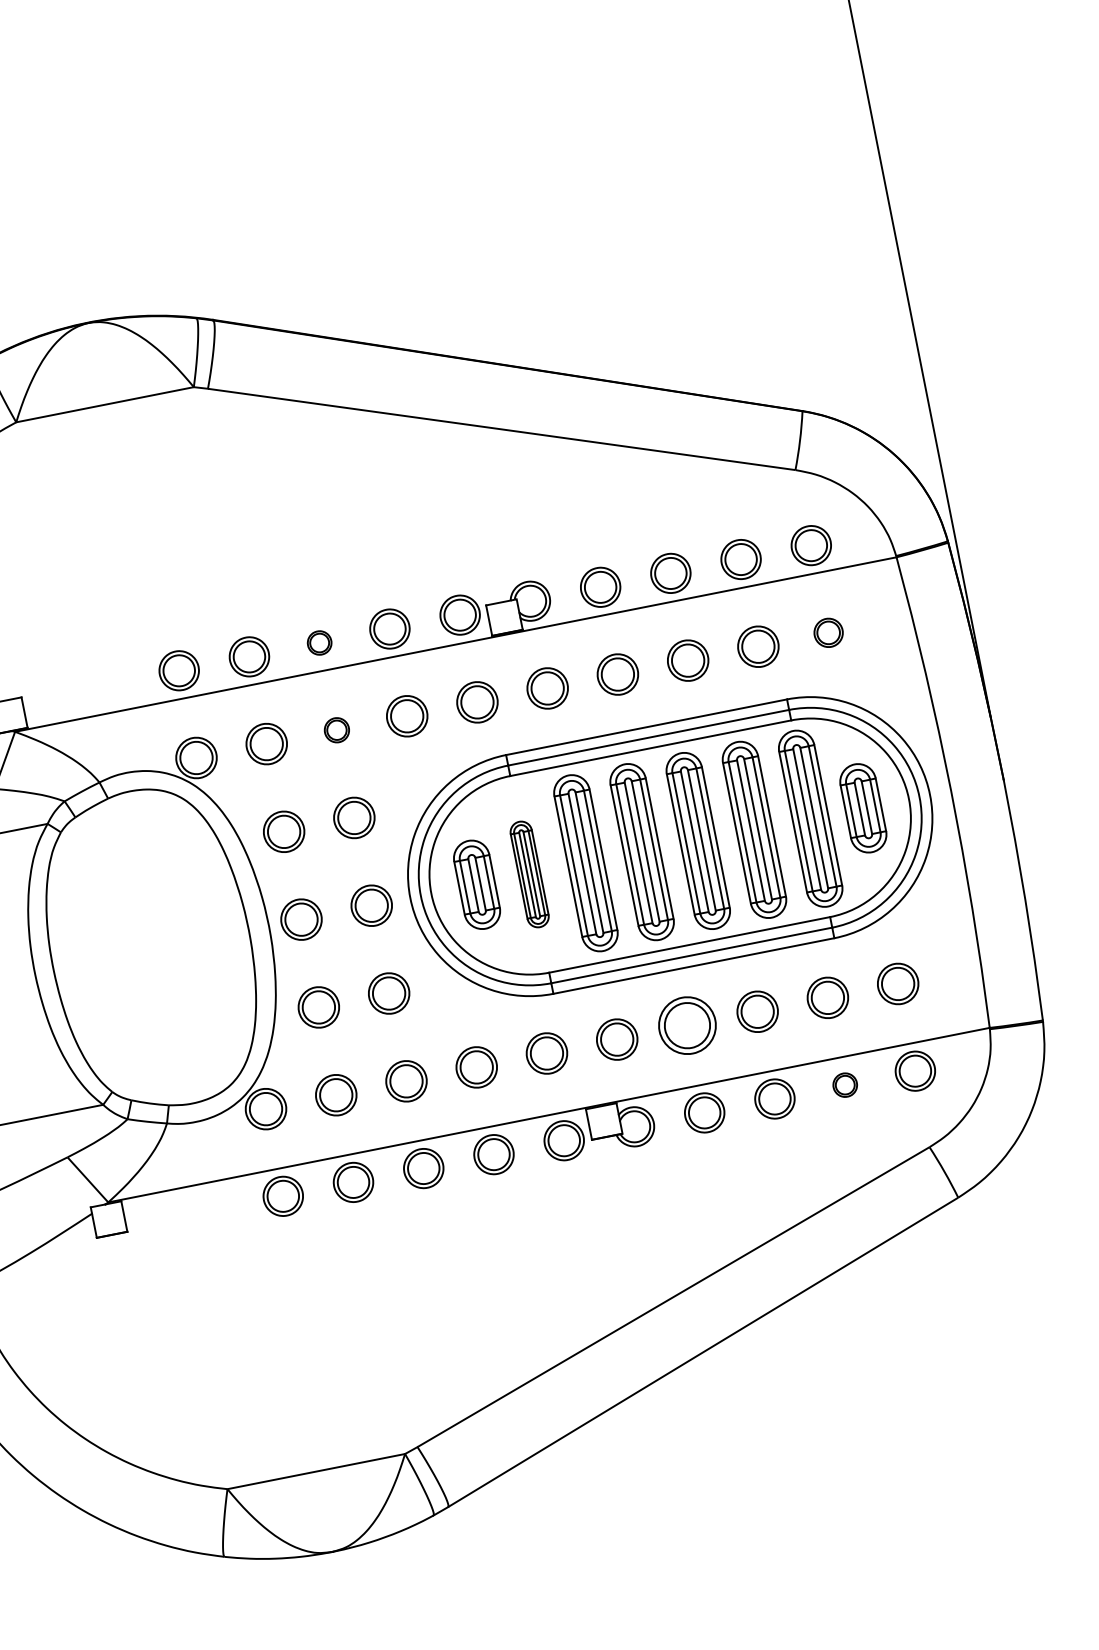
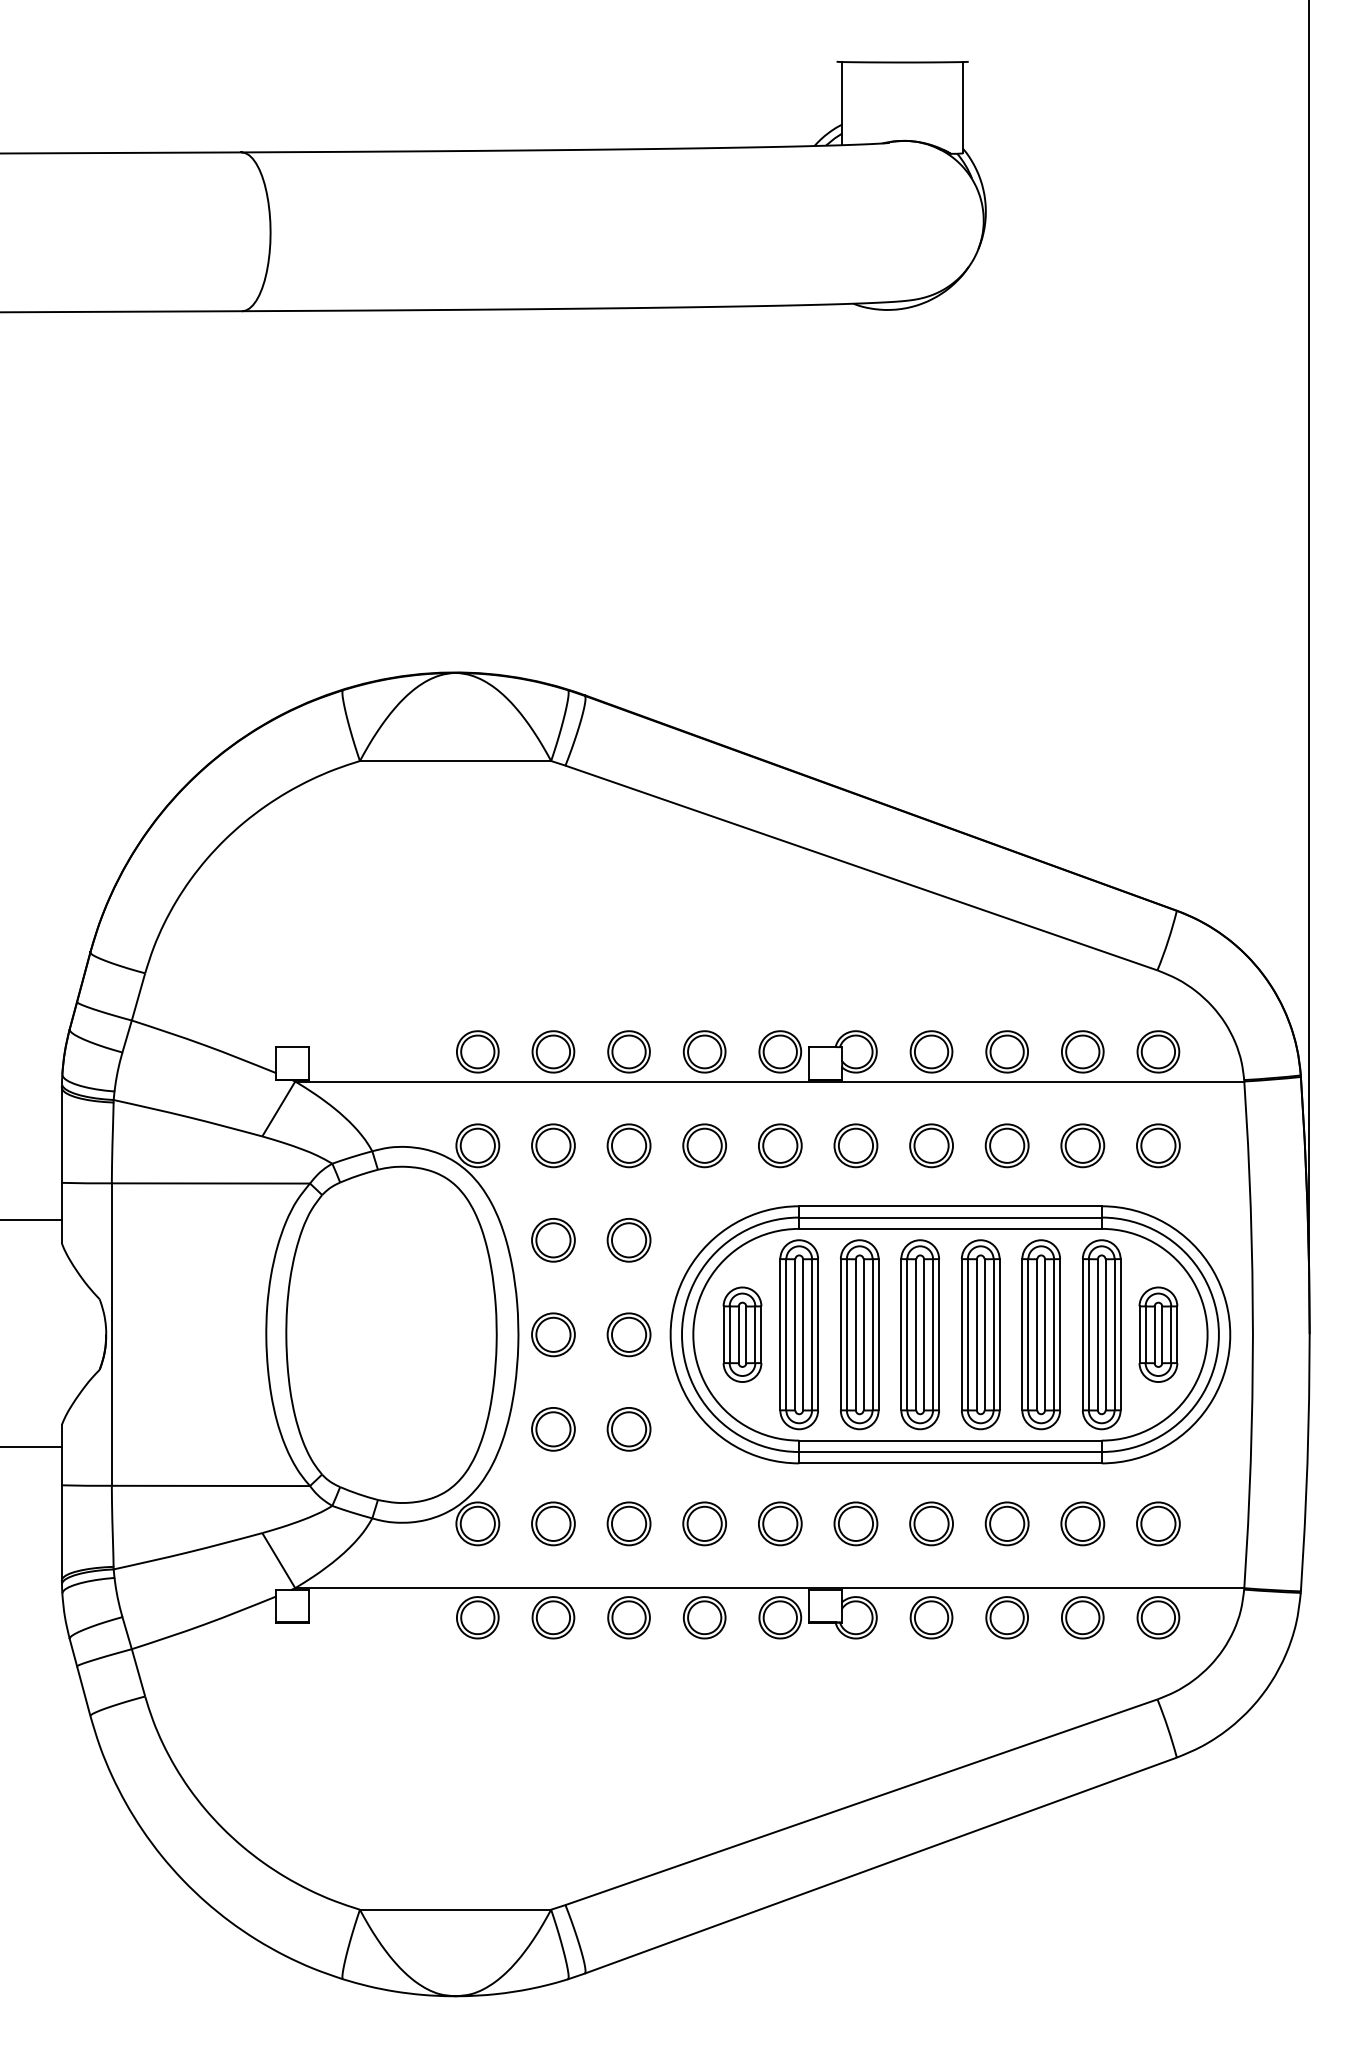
part: (828, 632) -> (1158, 1145), size x1.43
part: (319, 642) -> (628, 1051), size x1.67
part: (336, 730) -> (628, 1145), size x1.67
part: (529, 874) -> (798, 1334), size x1.67
part: (687, 1025) -> (931, 1523), size x0.71
part: (844, 1084) -> (1082, 1617), size x1.67

